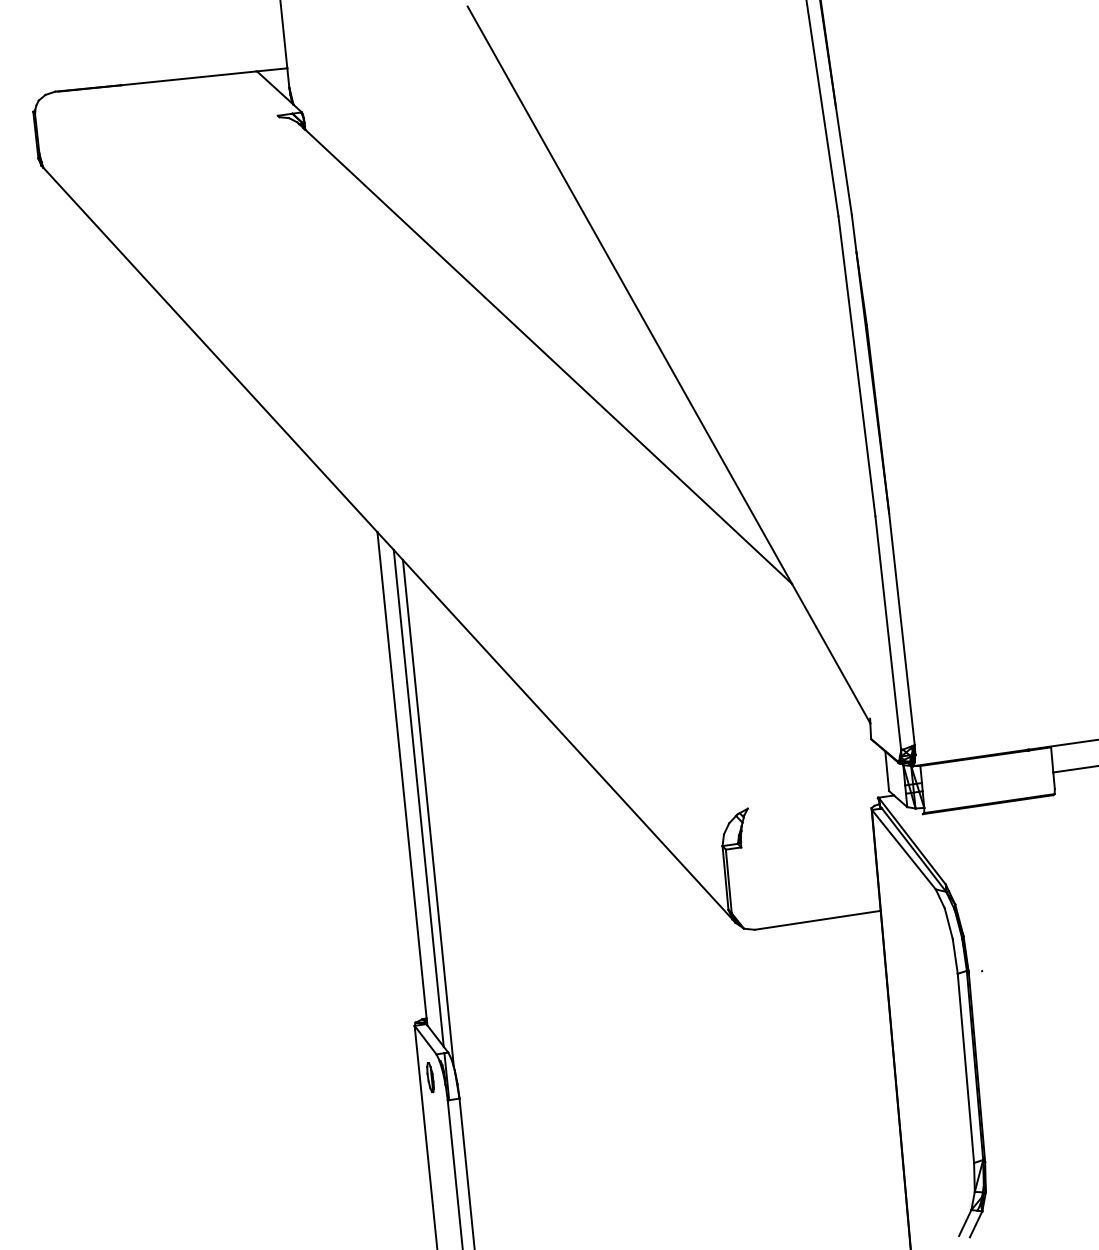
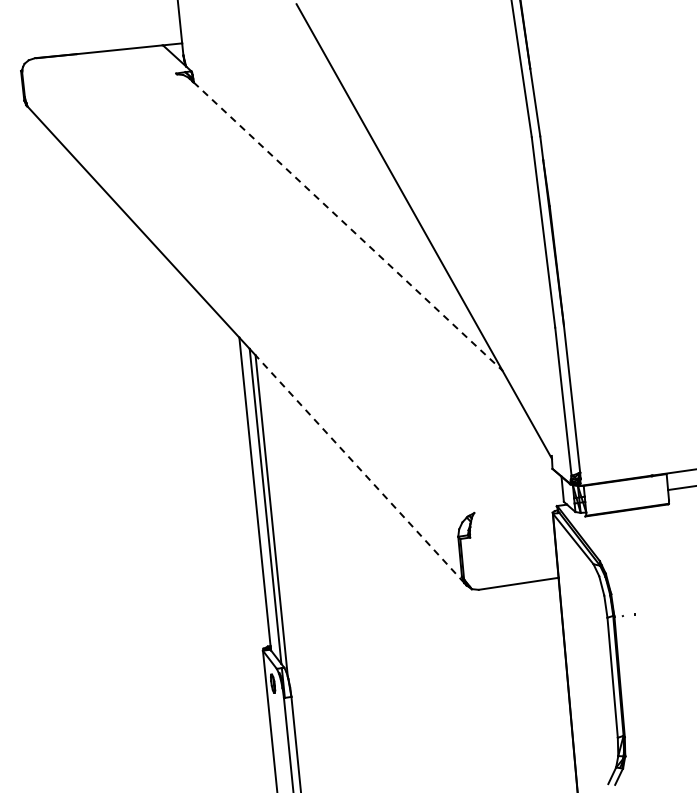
line: (549, 356) -> (348, 226), solid -> dashed
line: (566, 738) -> (359, 468), solid -> dashed

